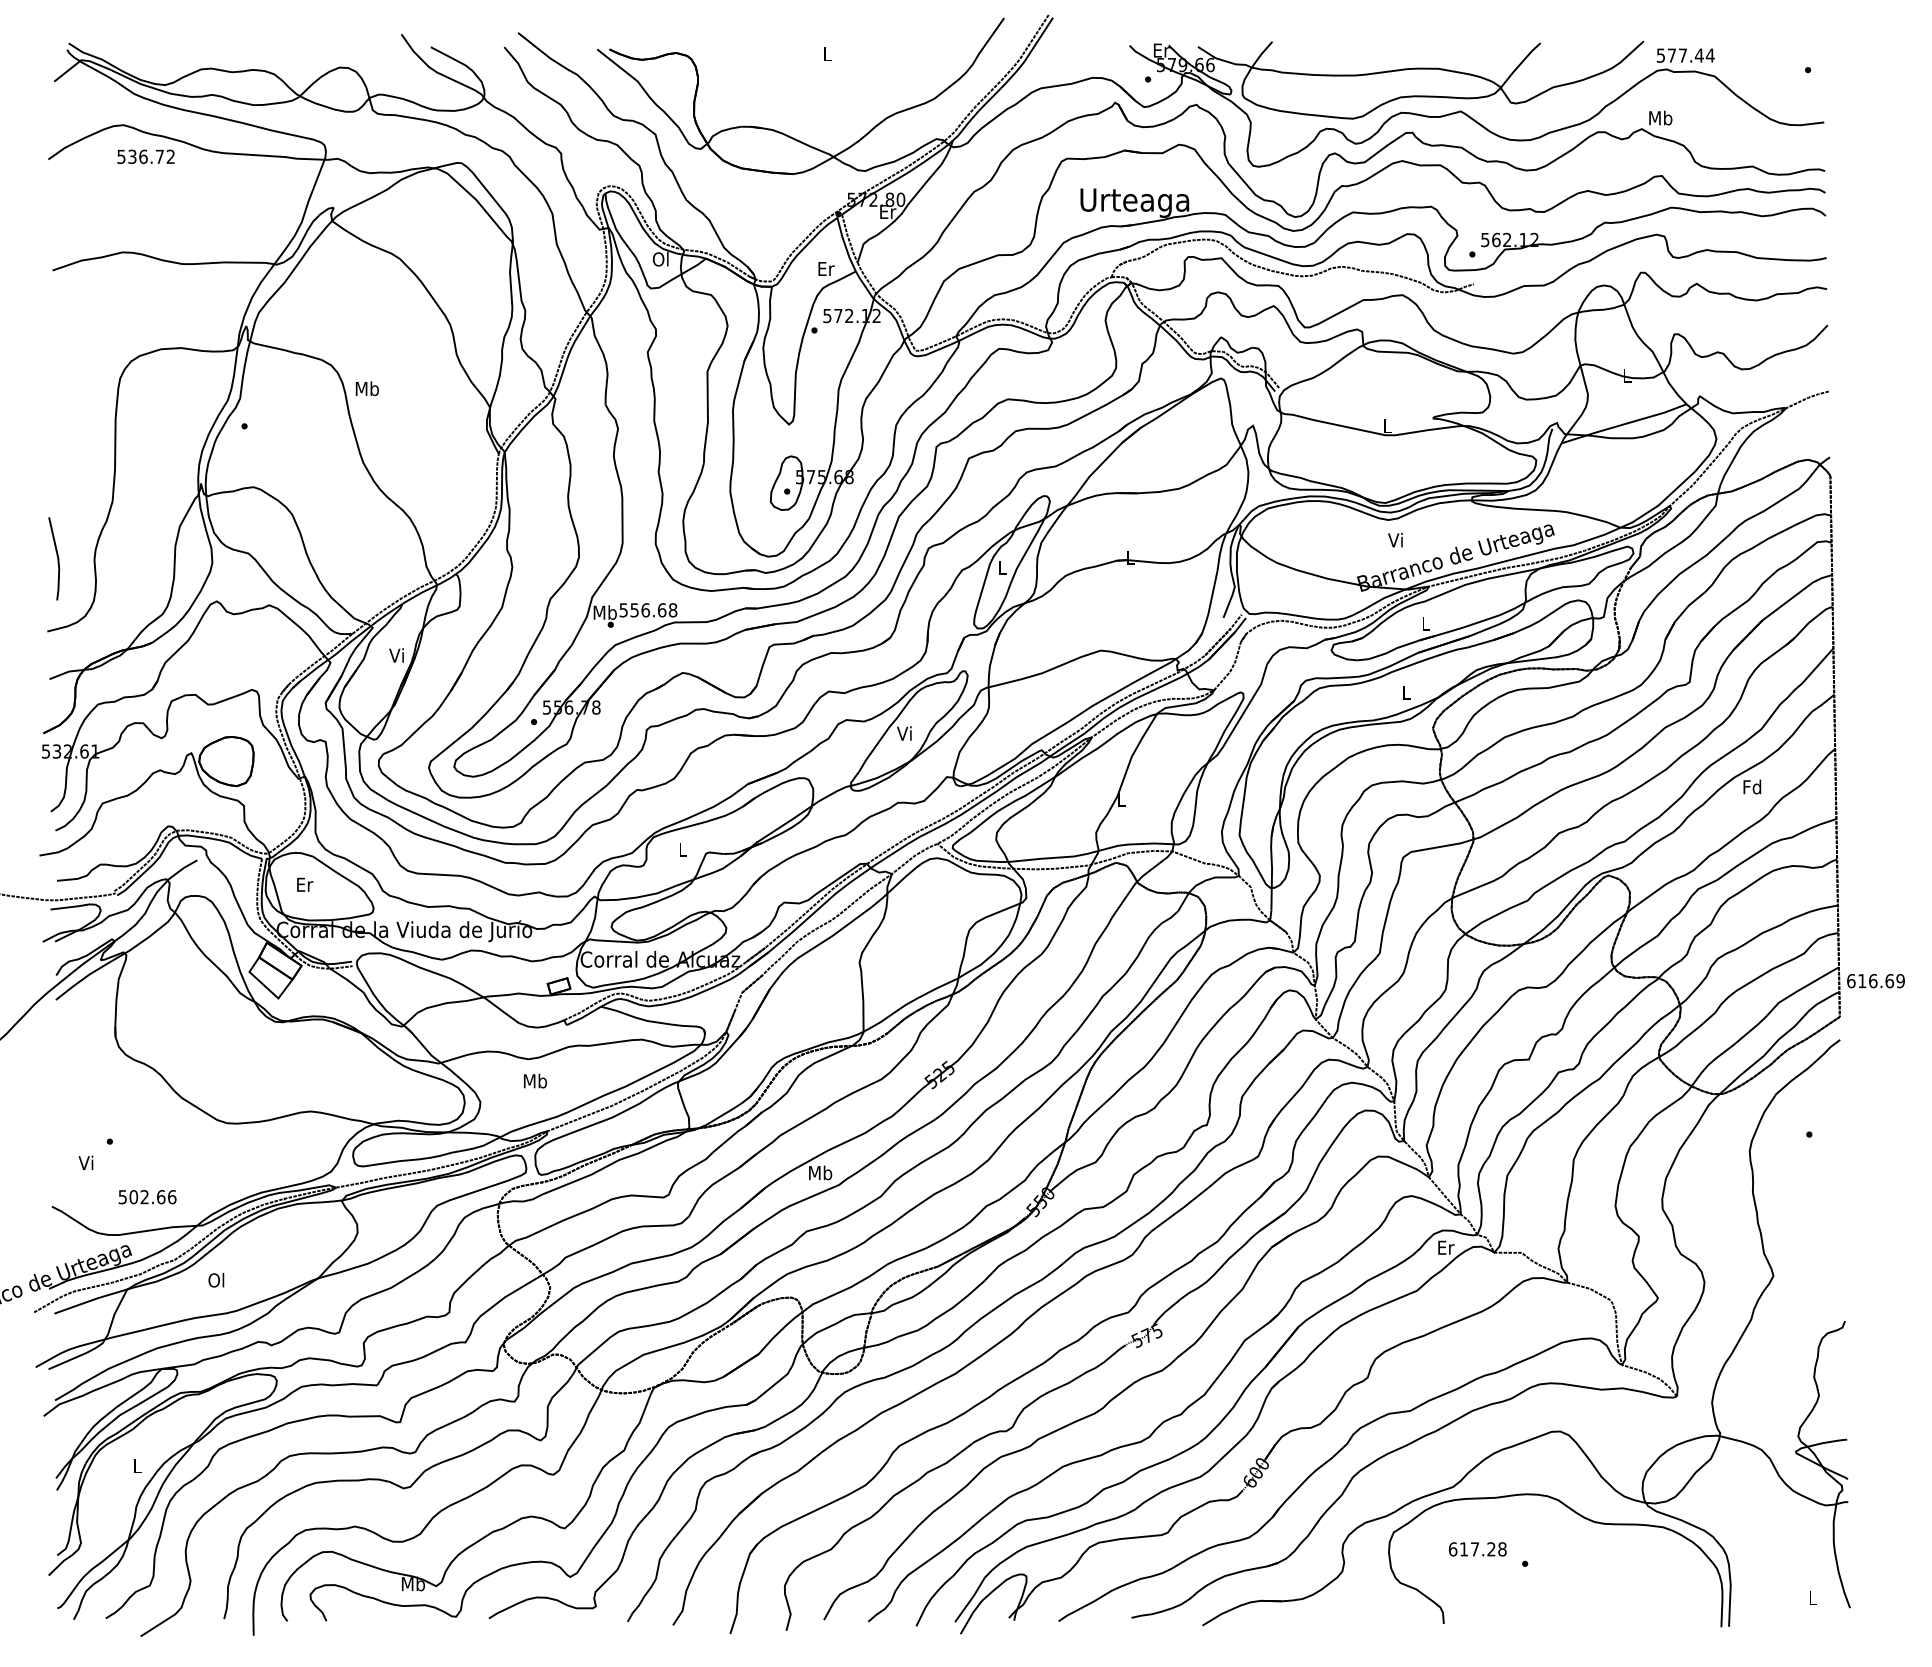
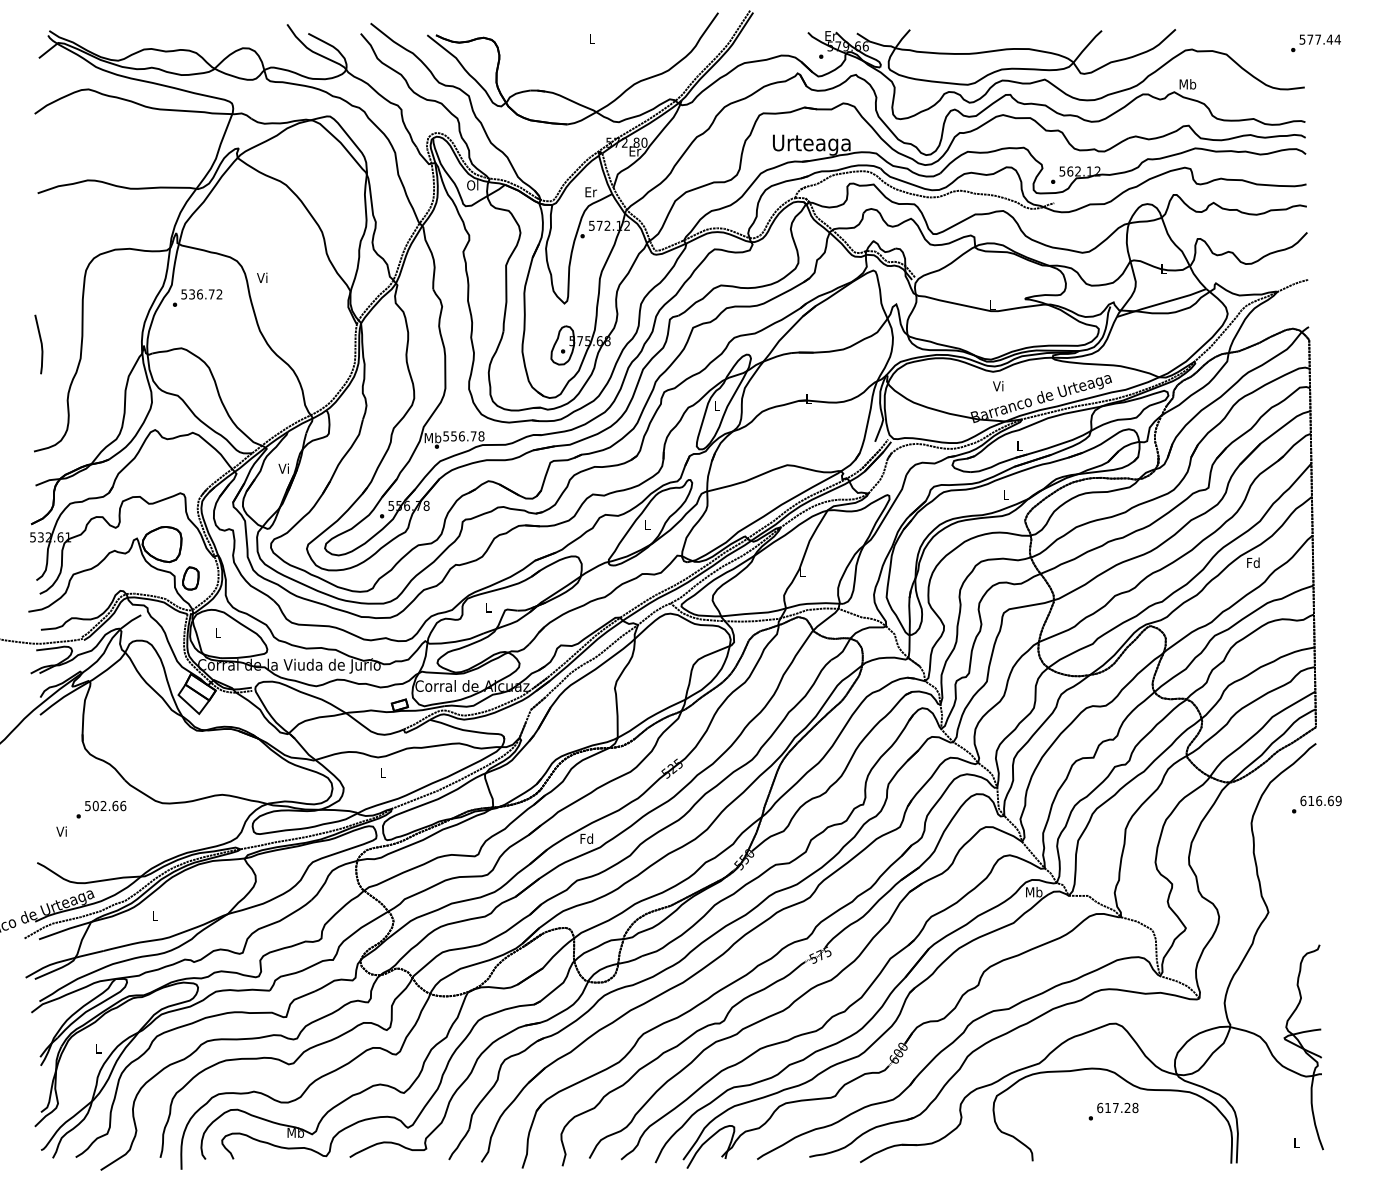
text: (1685, 55) -> (1320, 39), moved
text: (145, 156) -> (201, 294), moved
text: (366, 388) -> (262, 277), Mb -> Vi
line: (57, 558) -> (41, 344), moved
text: (662, 610) -> (473, 436), 556.68 -> 556.78
text: (904, 733) -> (647, 524), Vi -> L
part: (266, 808) -> (190, 578), added
text: (305, 884) -> (218, 632), Er -> L
text: (1875, 981) -> (1320, 801), moved
text: (535, 1080) -> (383, 772), Mb -> L
text: (820, 1172) -> (586, 838), Mb -> Fd
text: (147, 1197) -> (105, 806), moved
text: (1445, 1247) -> (1033, 892), Er -> Mb
text: (216, 1279) -> (154, 914), Ol -> L
text: (1477, 1549) -> (1117, 1108), moved

